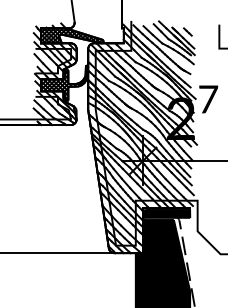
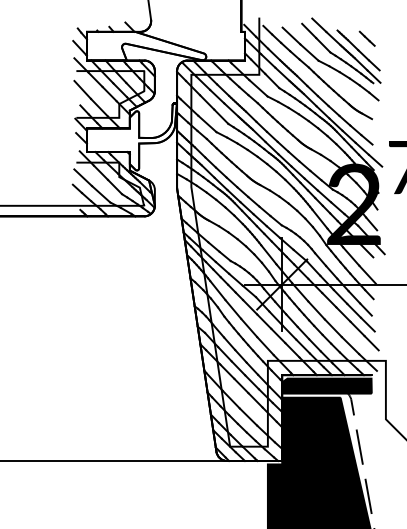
hatch: (72, 35) -> (147, 45), removed
hatch: (64, 82) -> (131, 135), removed

